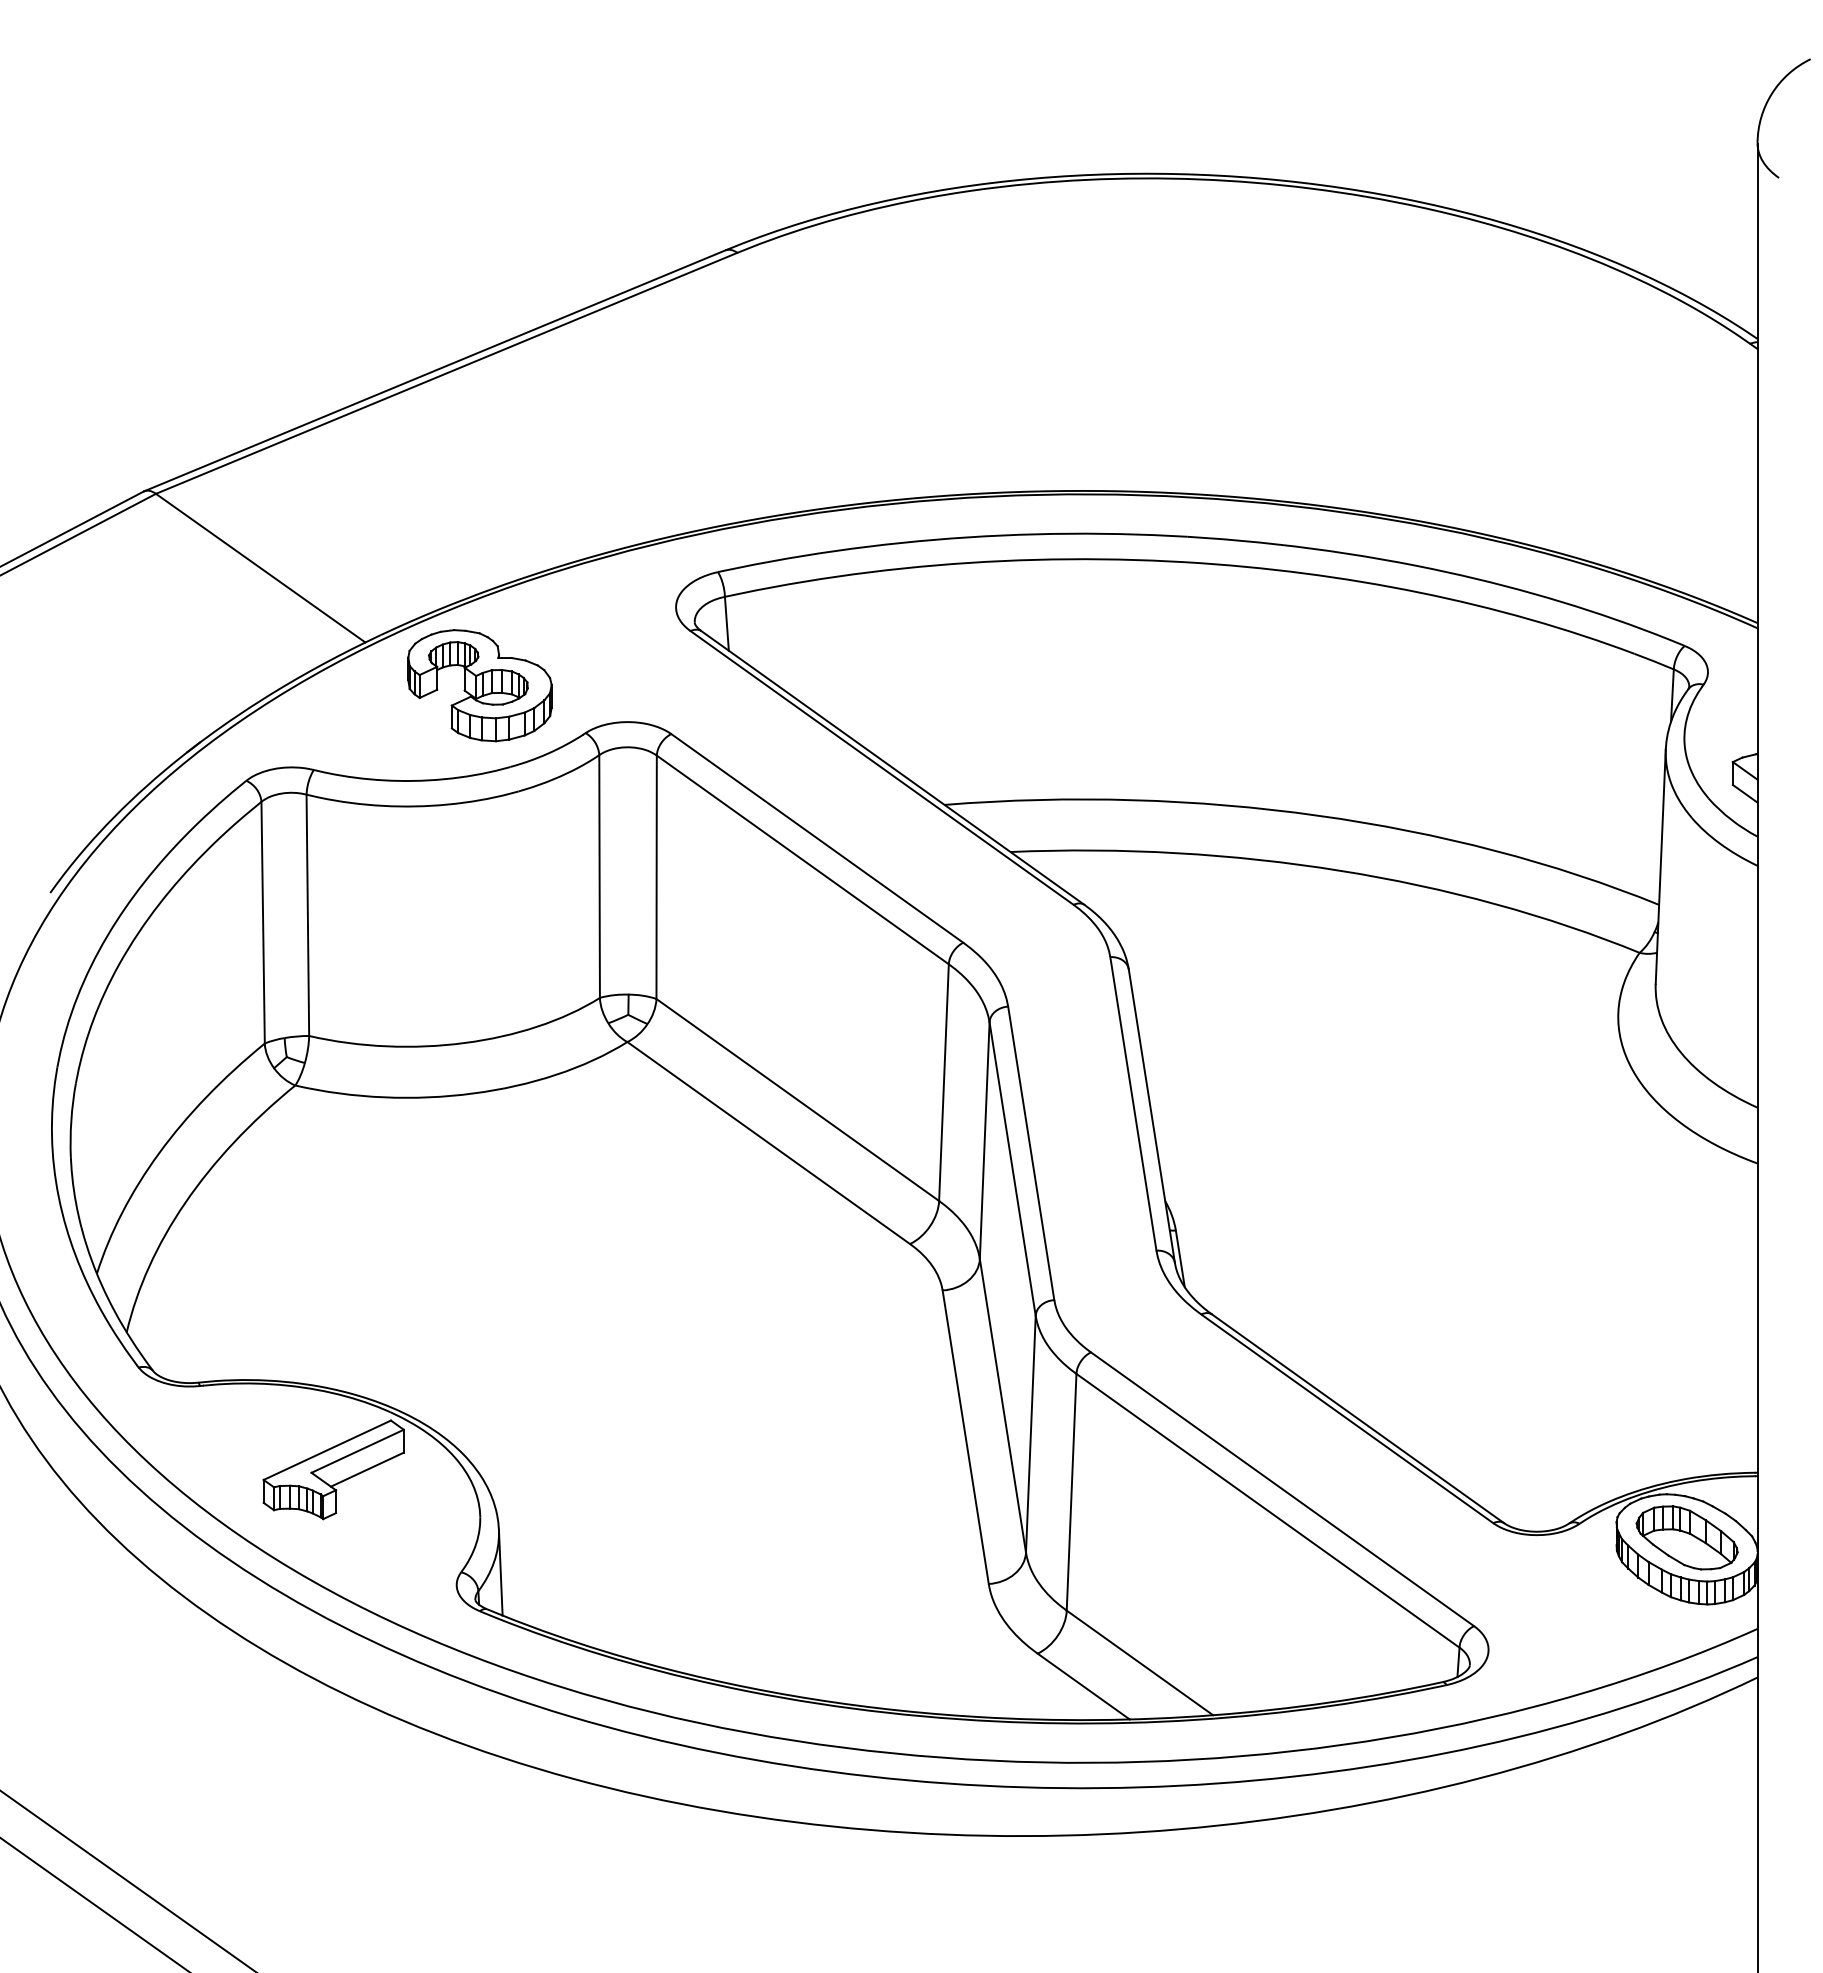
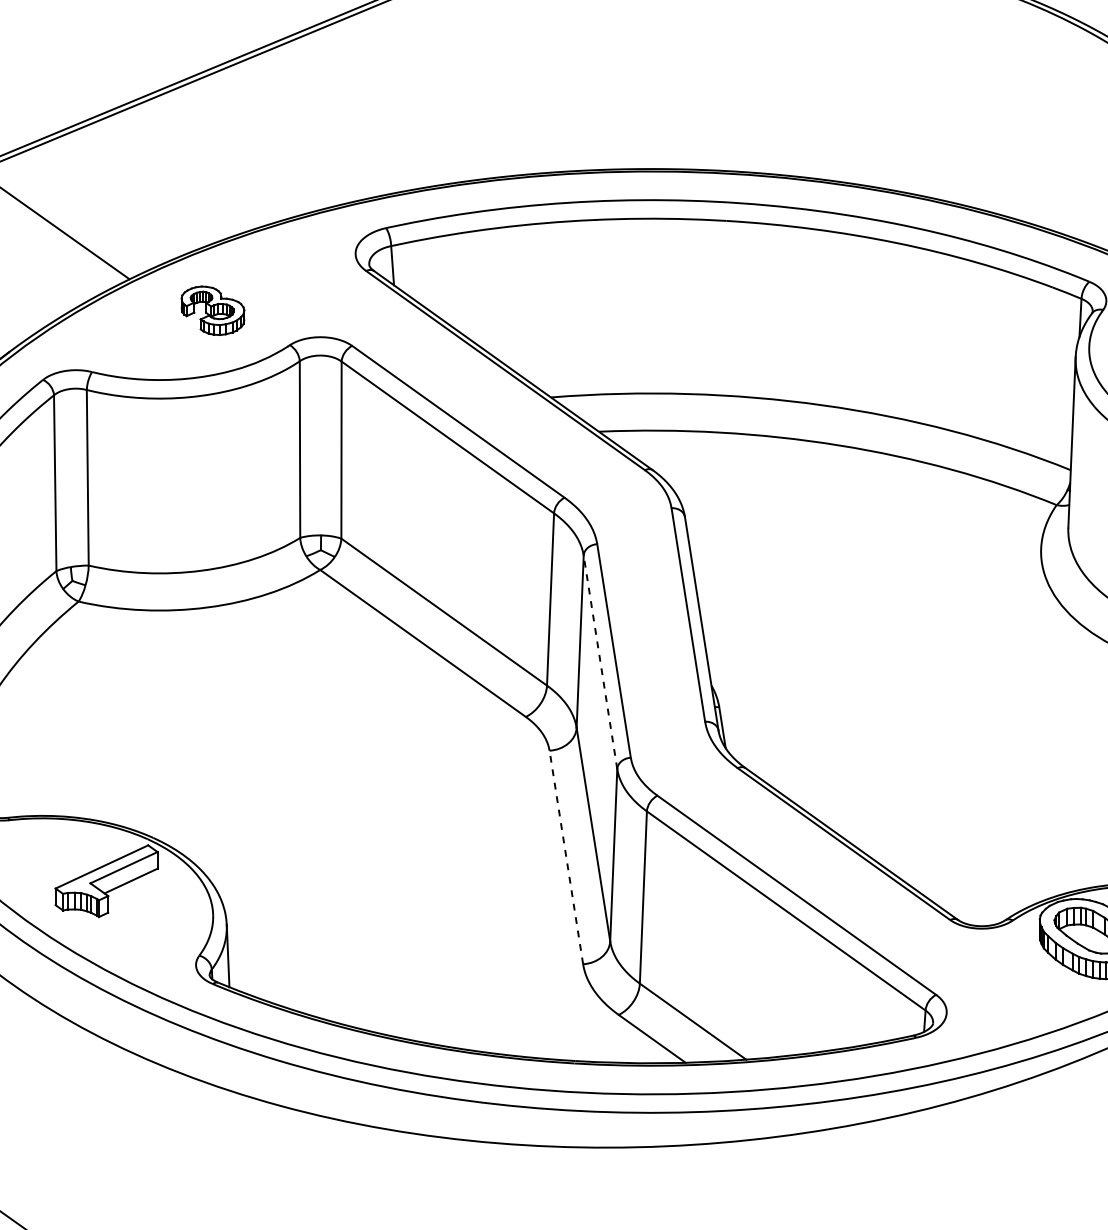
part: (479, 685) -> (212, 310), size x0.6
line: (1012, 1169) -> (600, 662), solid -> dashed
line: (965, 1437) -> (566, 857), solid -> dashed

